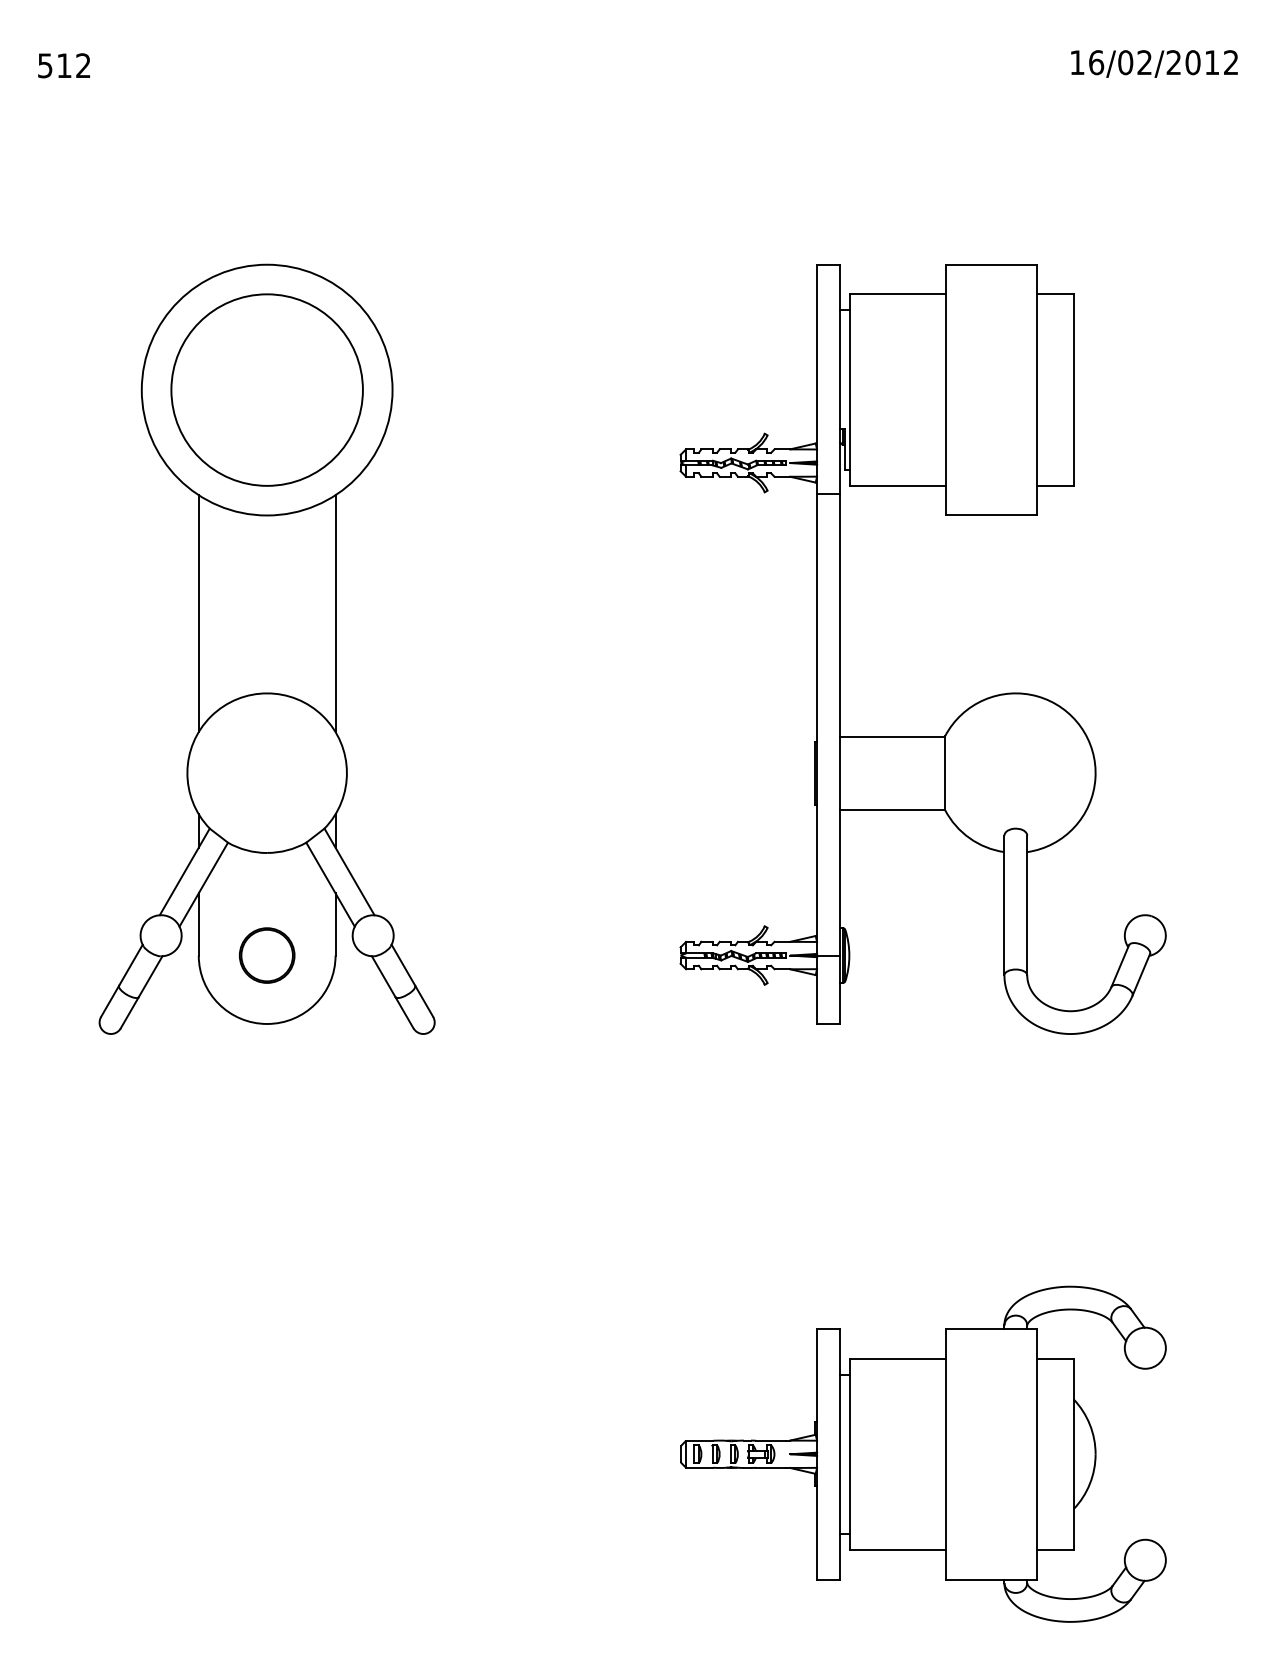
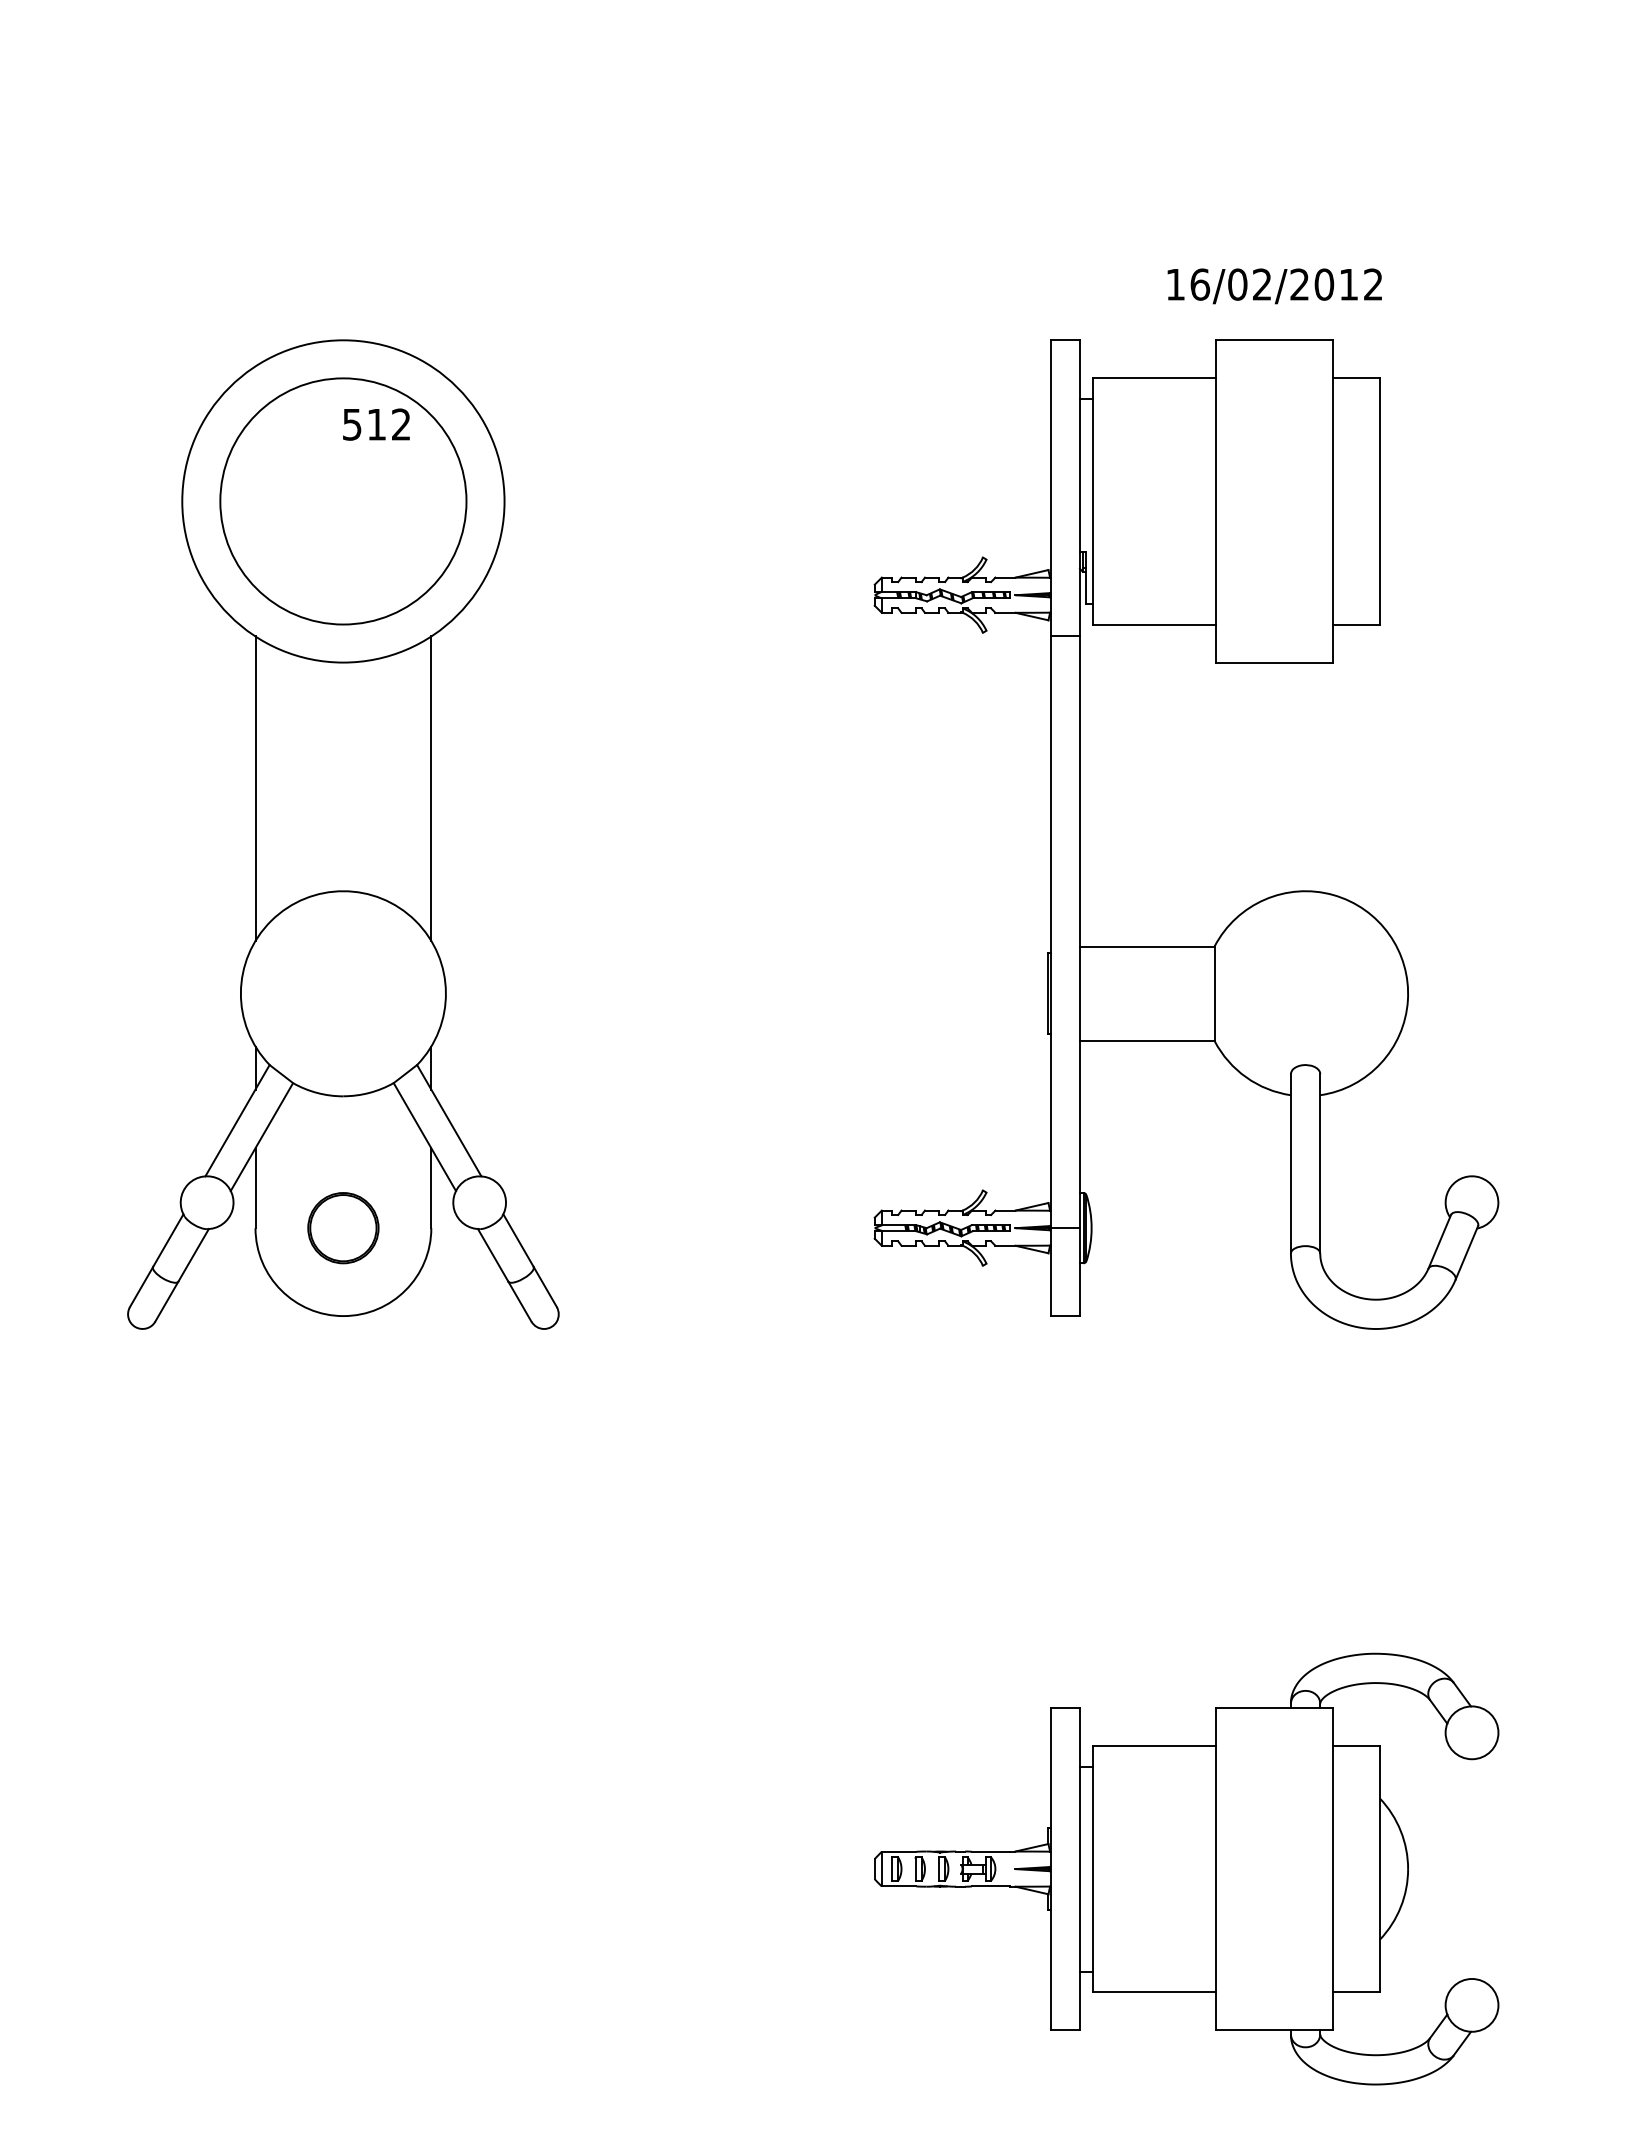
text: (1154, 64) -> (1274, 286), moved
text: (64, 65) -> (376, 424), moved

